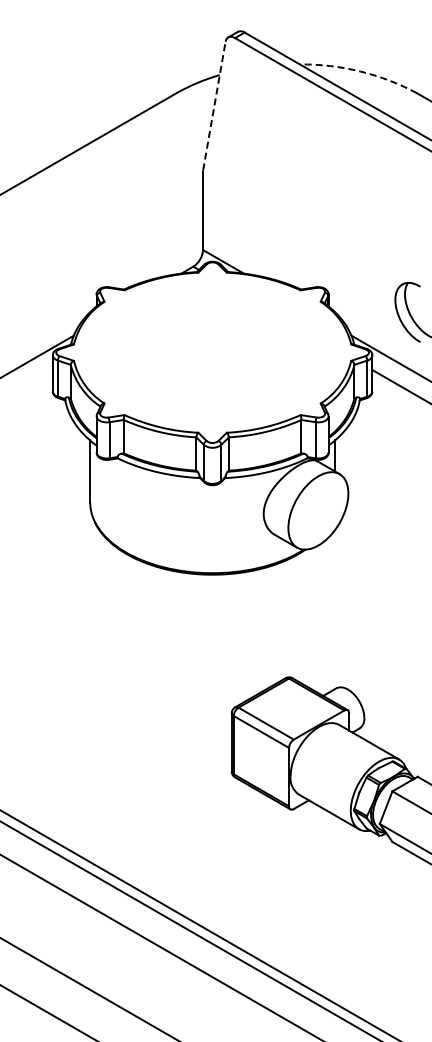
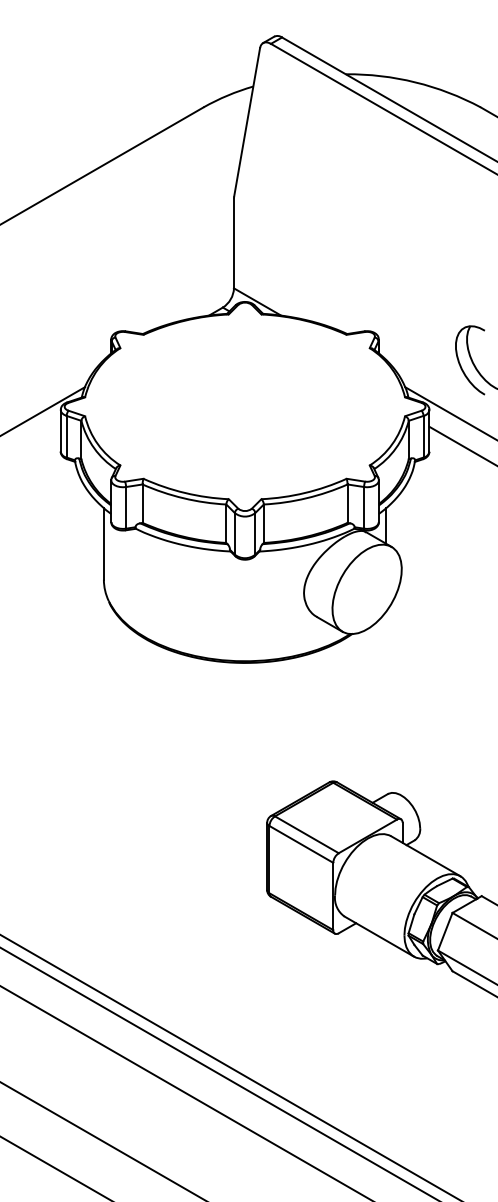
arc: (360, 71) -> (415, 82), dashed -> solid
line: (214, 105) -> (247, 121), dashed -> solid

